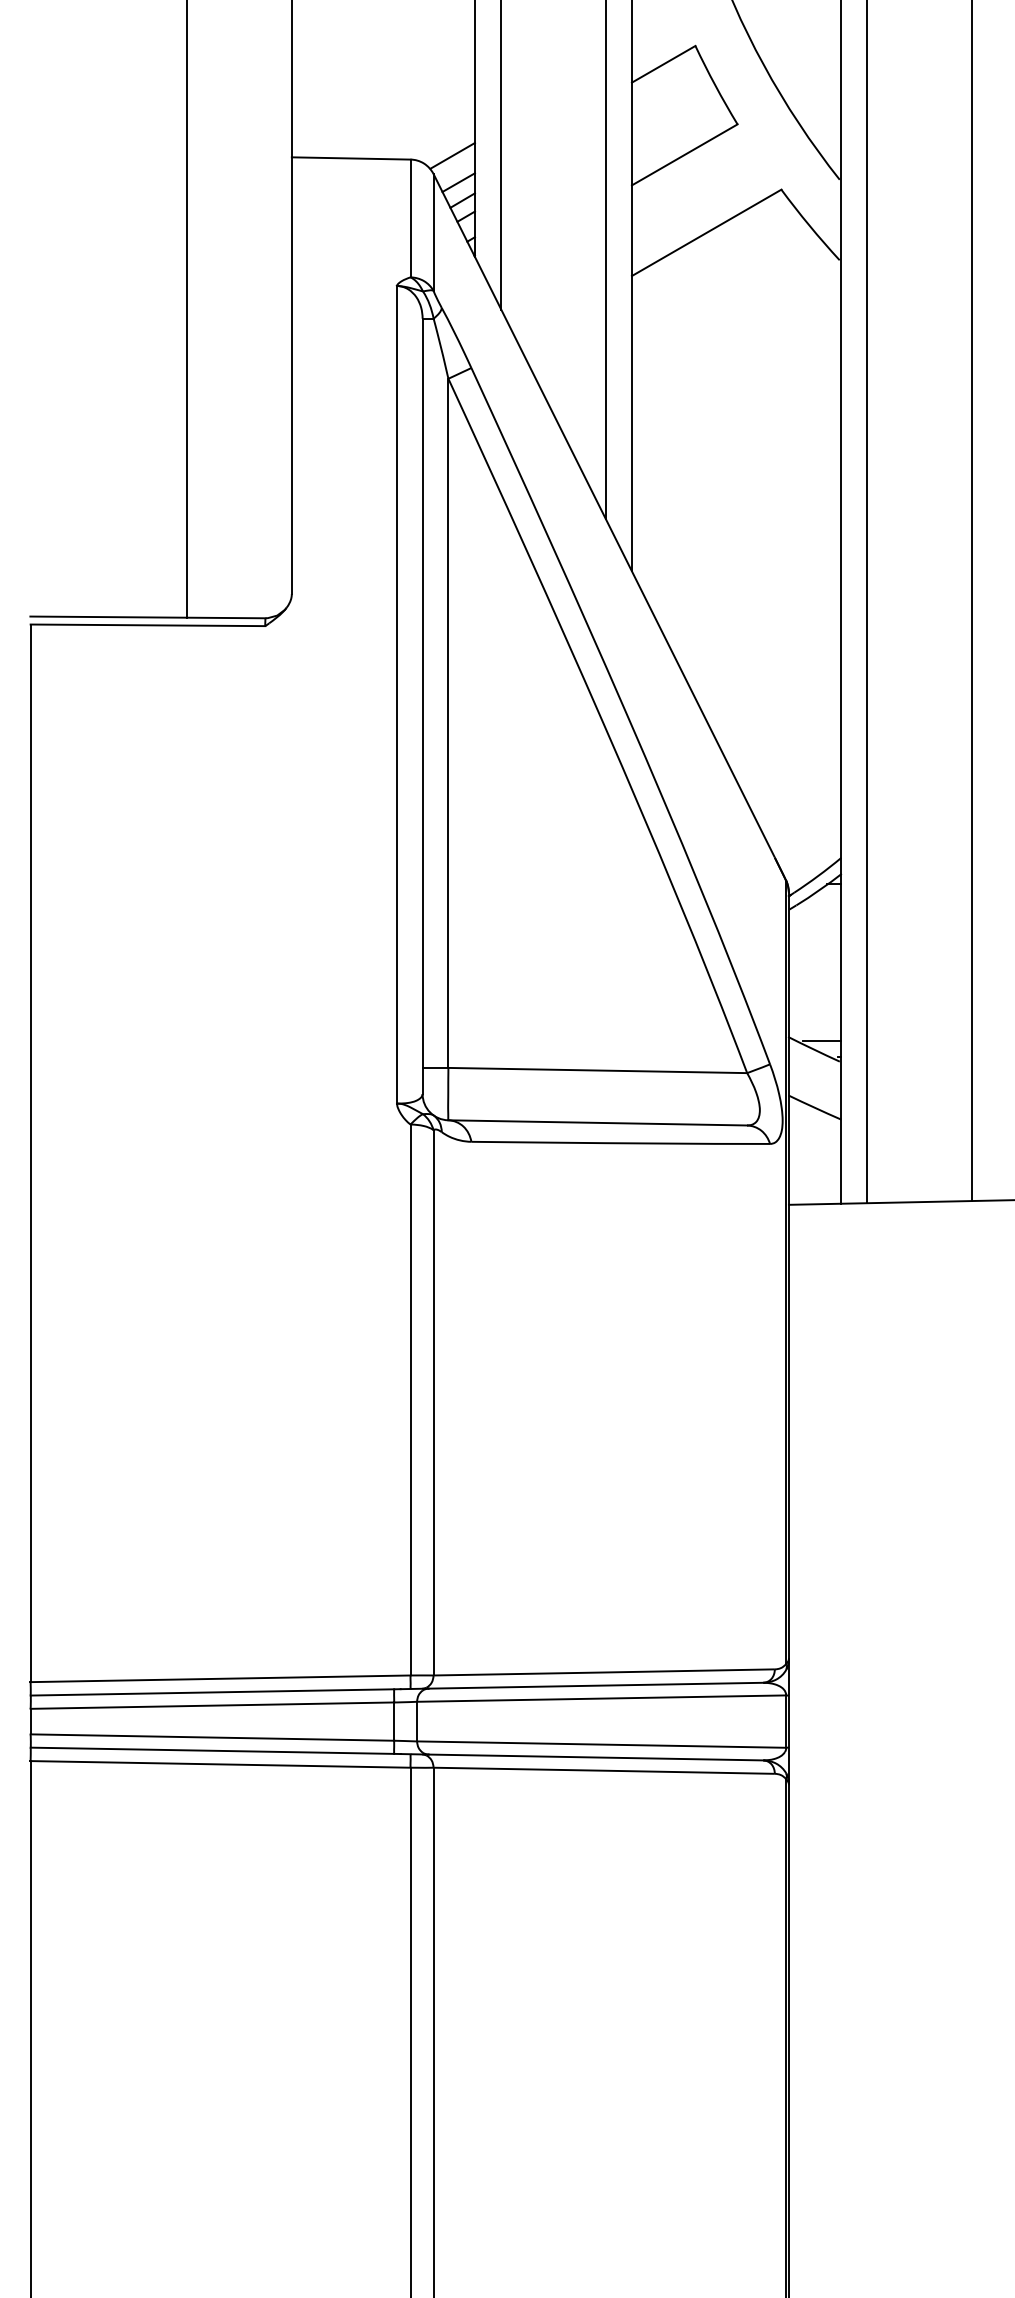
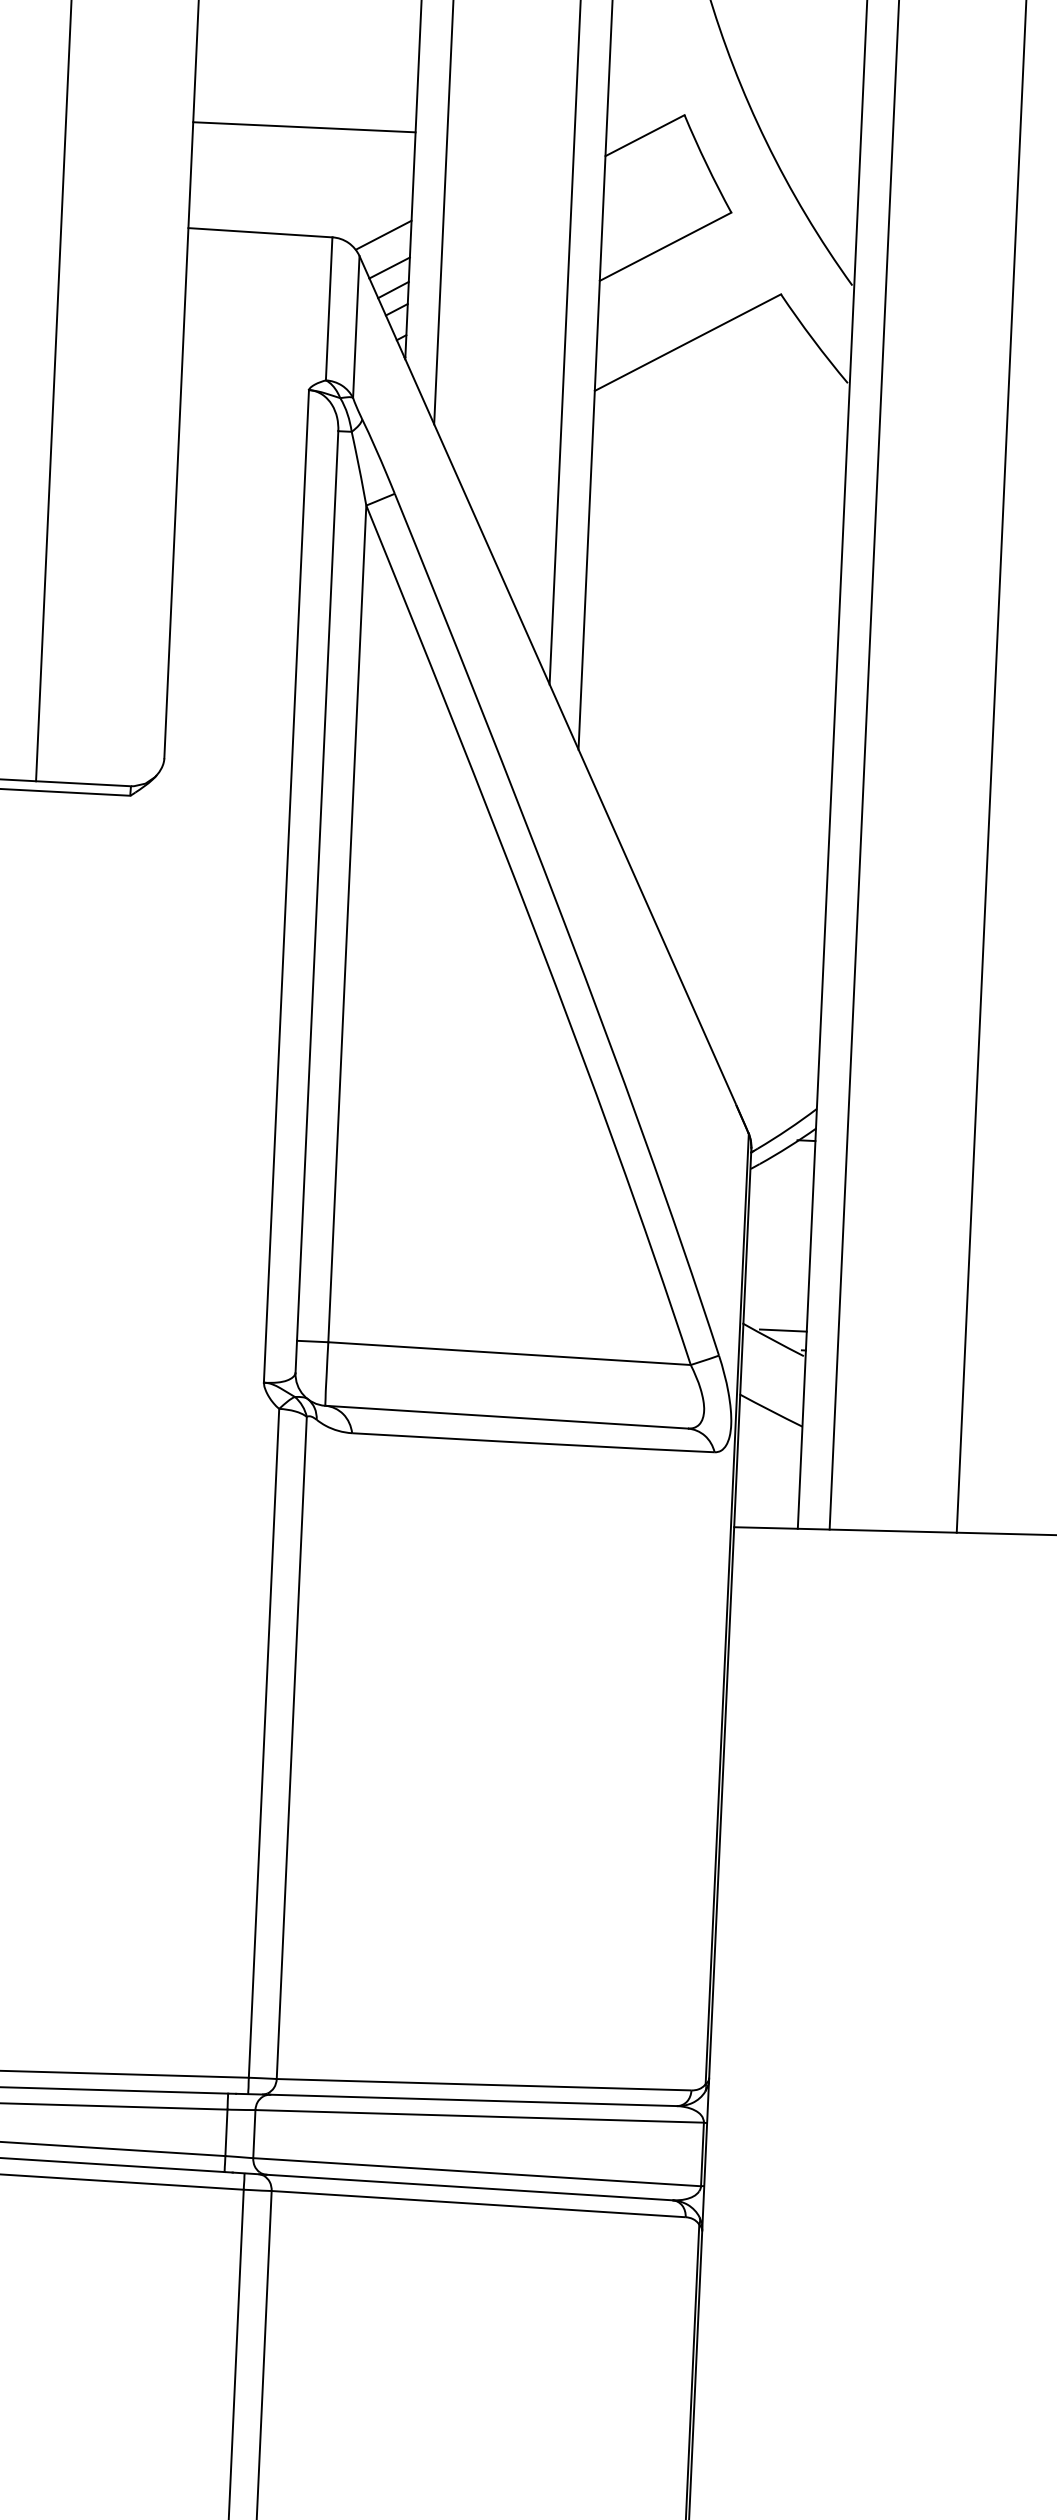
line: (382, 70) -> (303, 127), added

